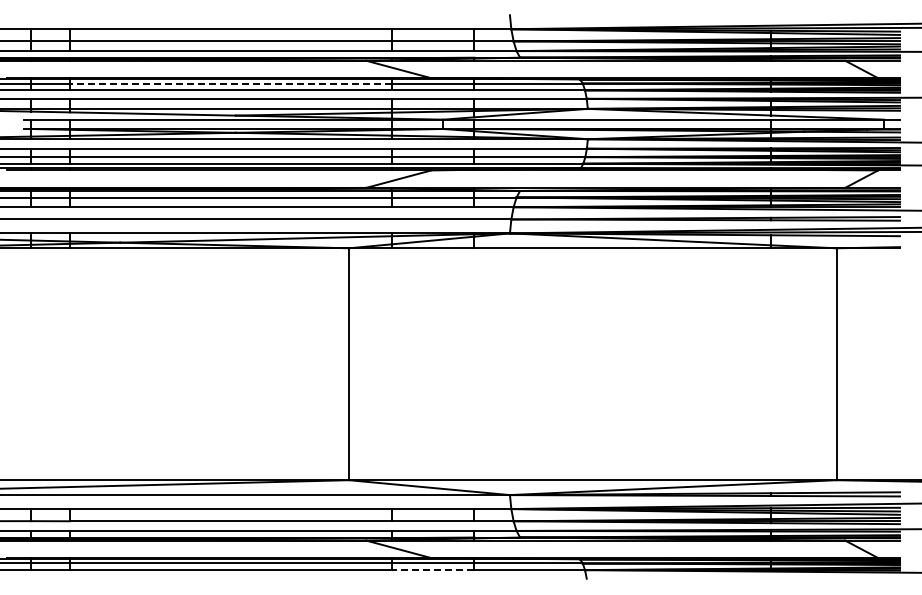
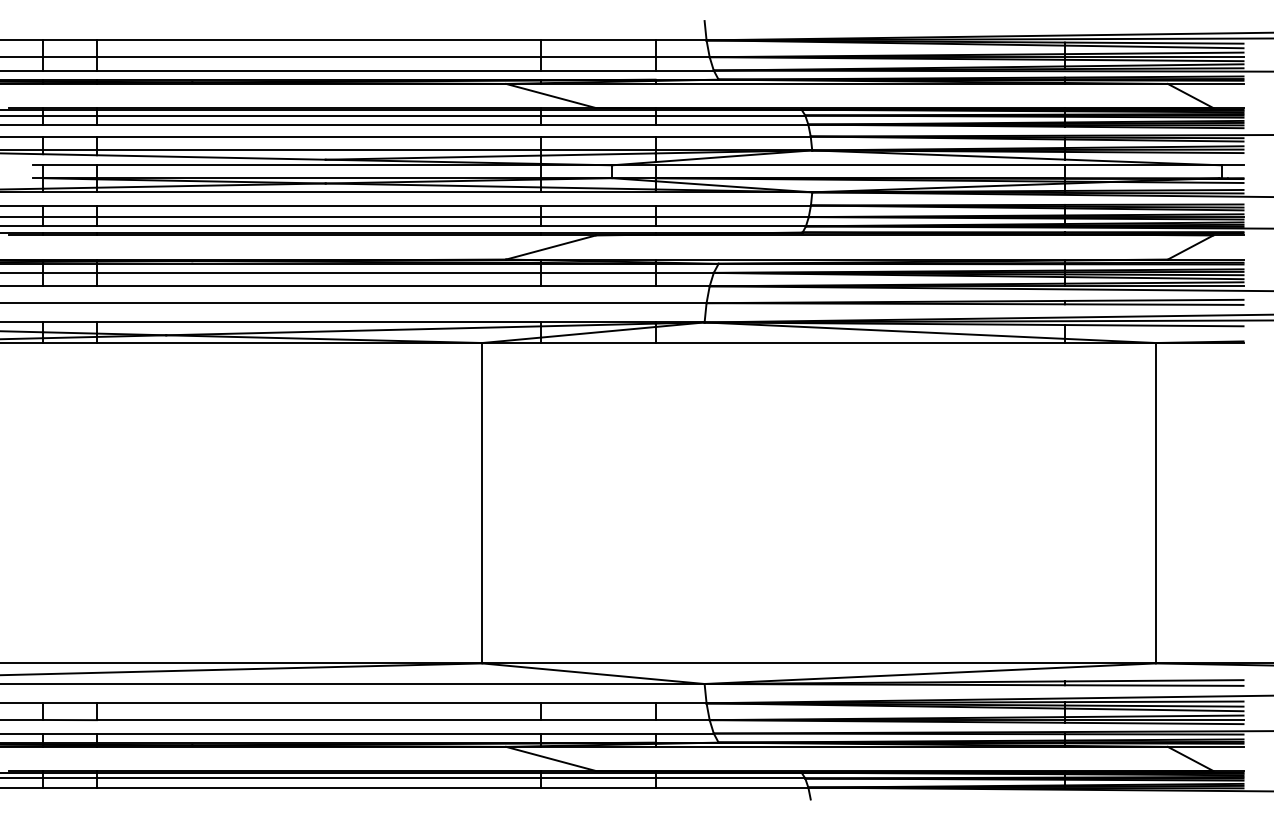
line: (230, 83) -> (318, 115), dashed -> solid
line: (432, 570) -> (597, 788), dashed -> solid

